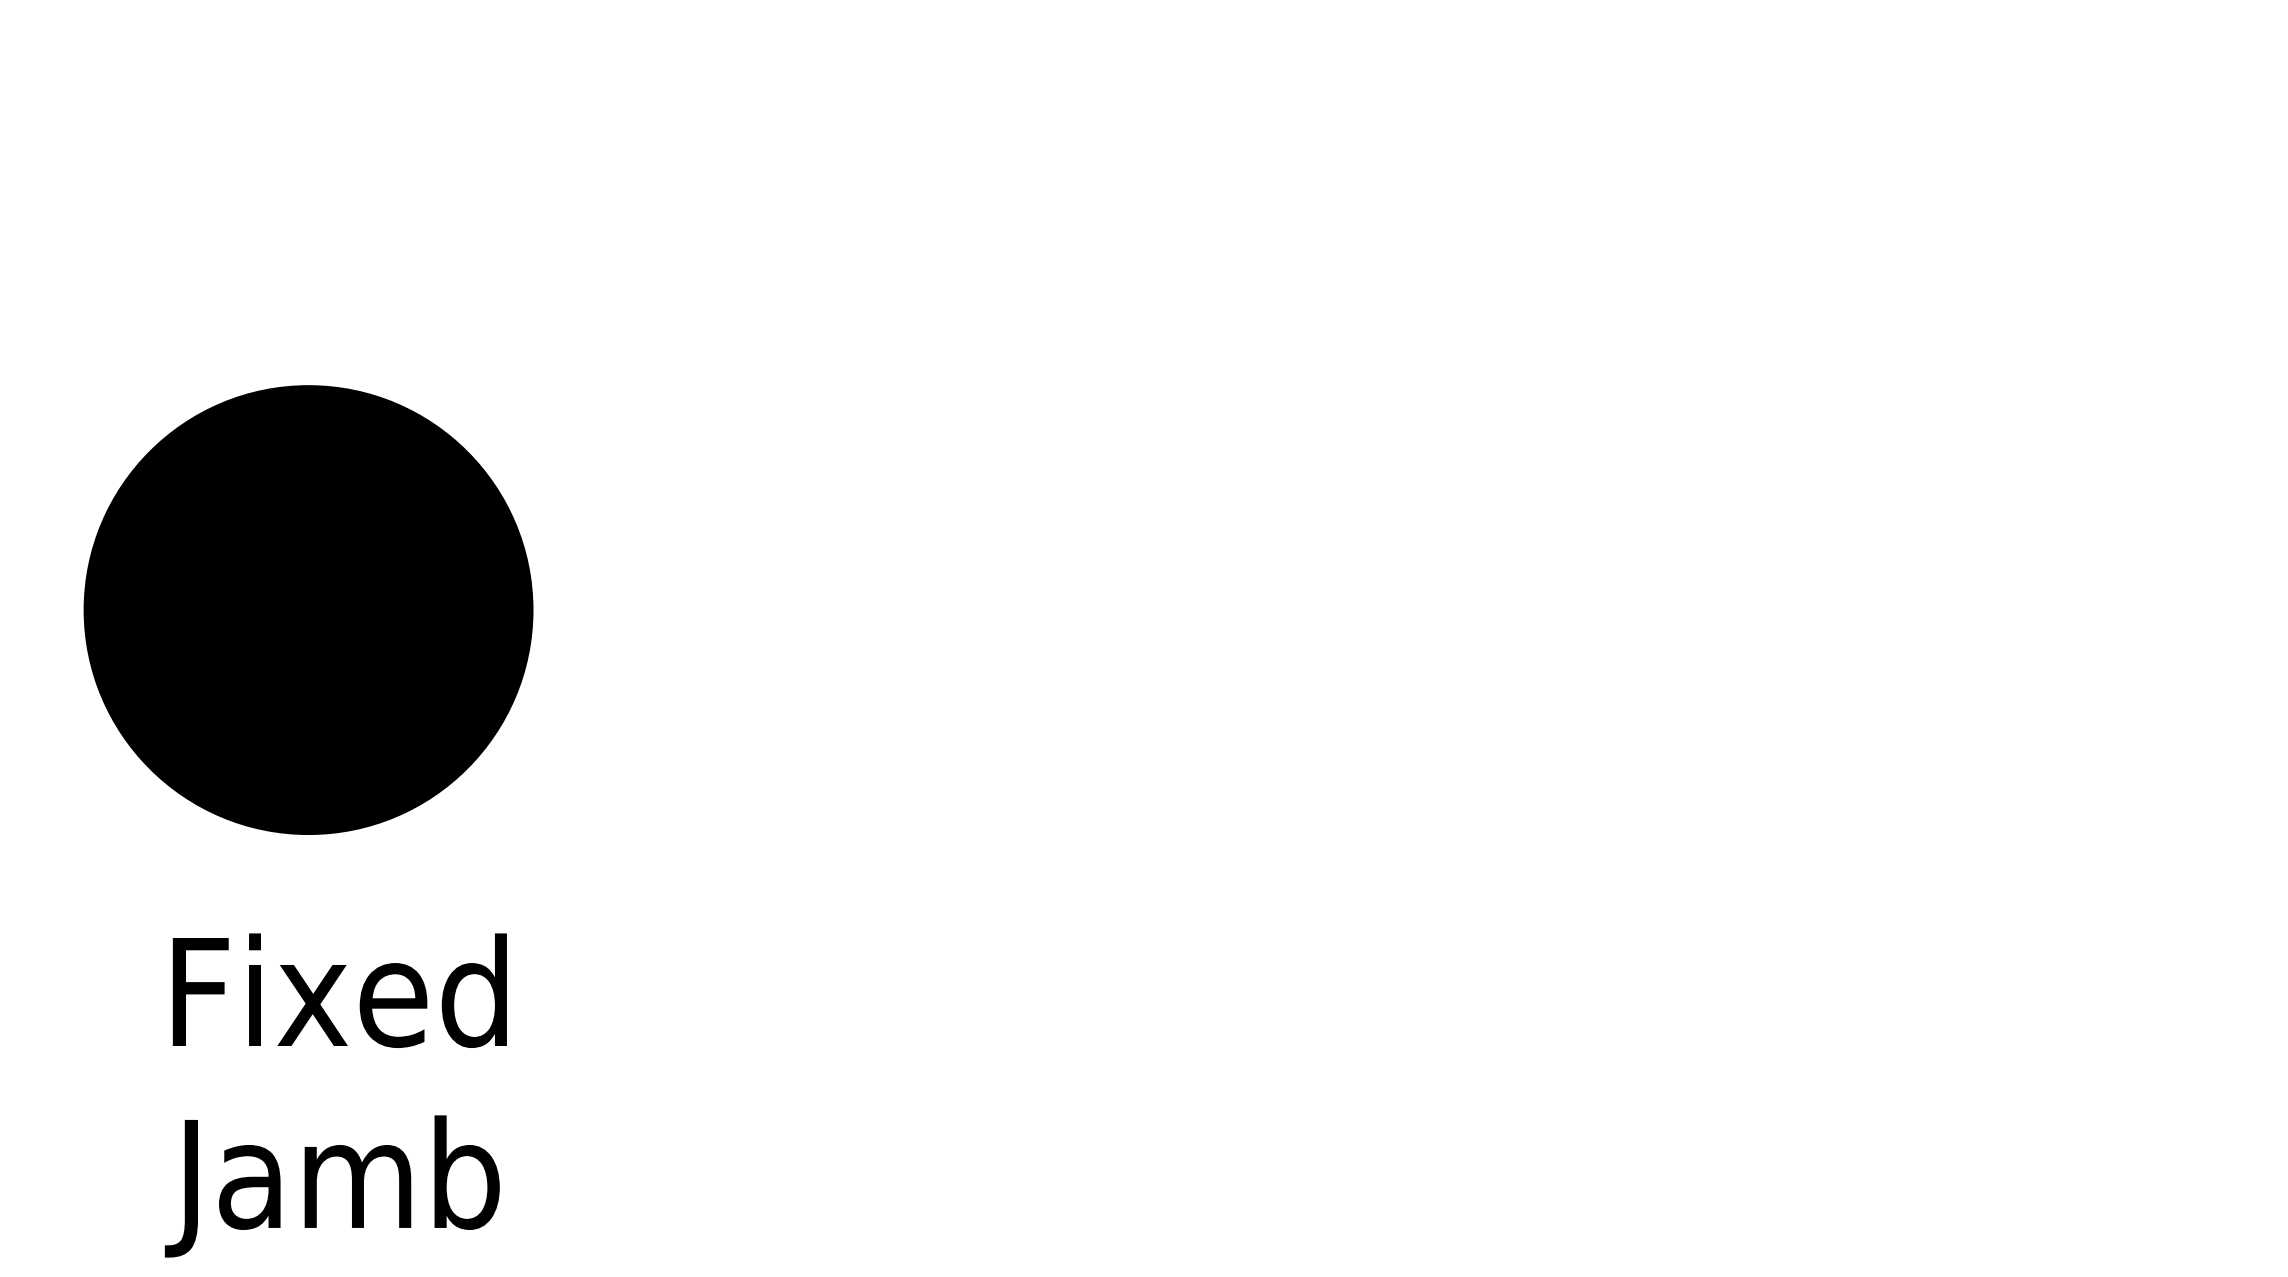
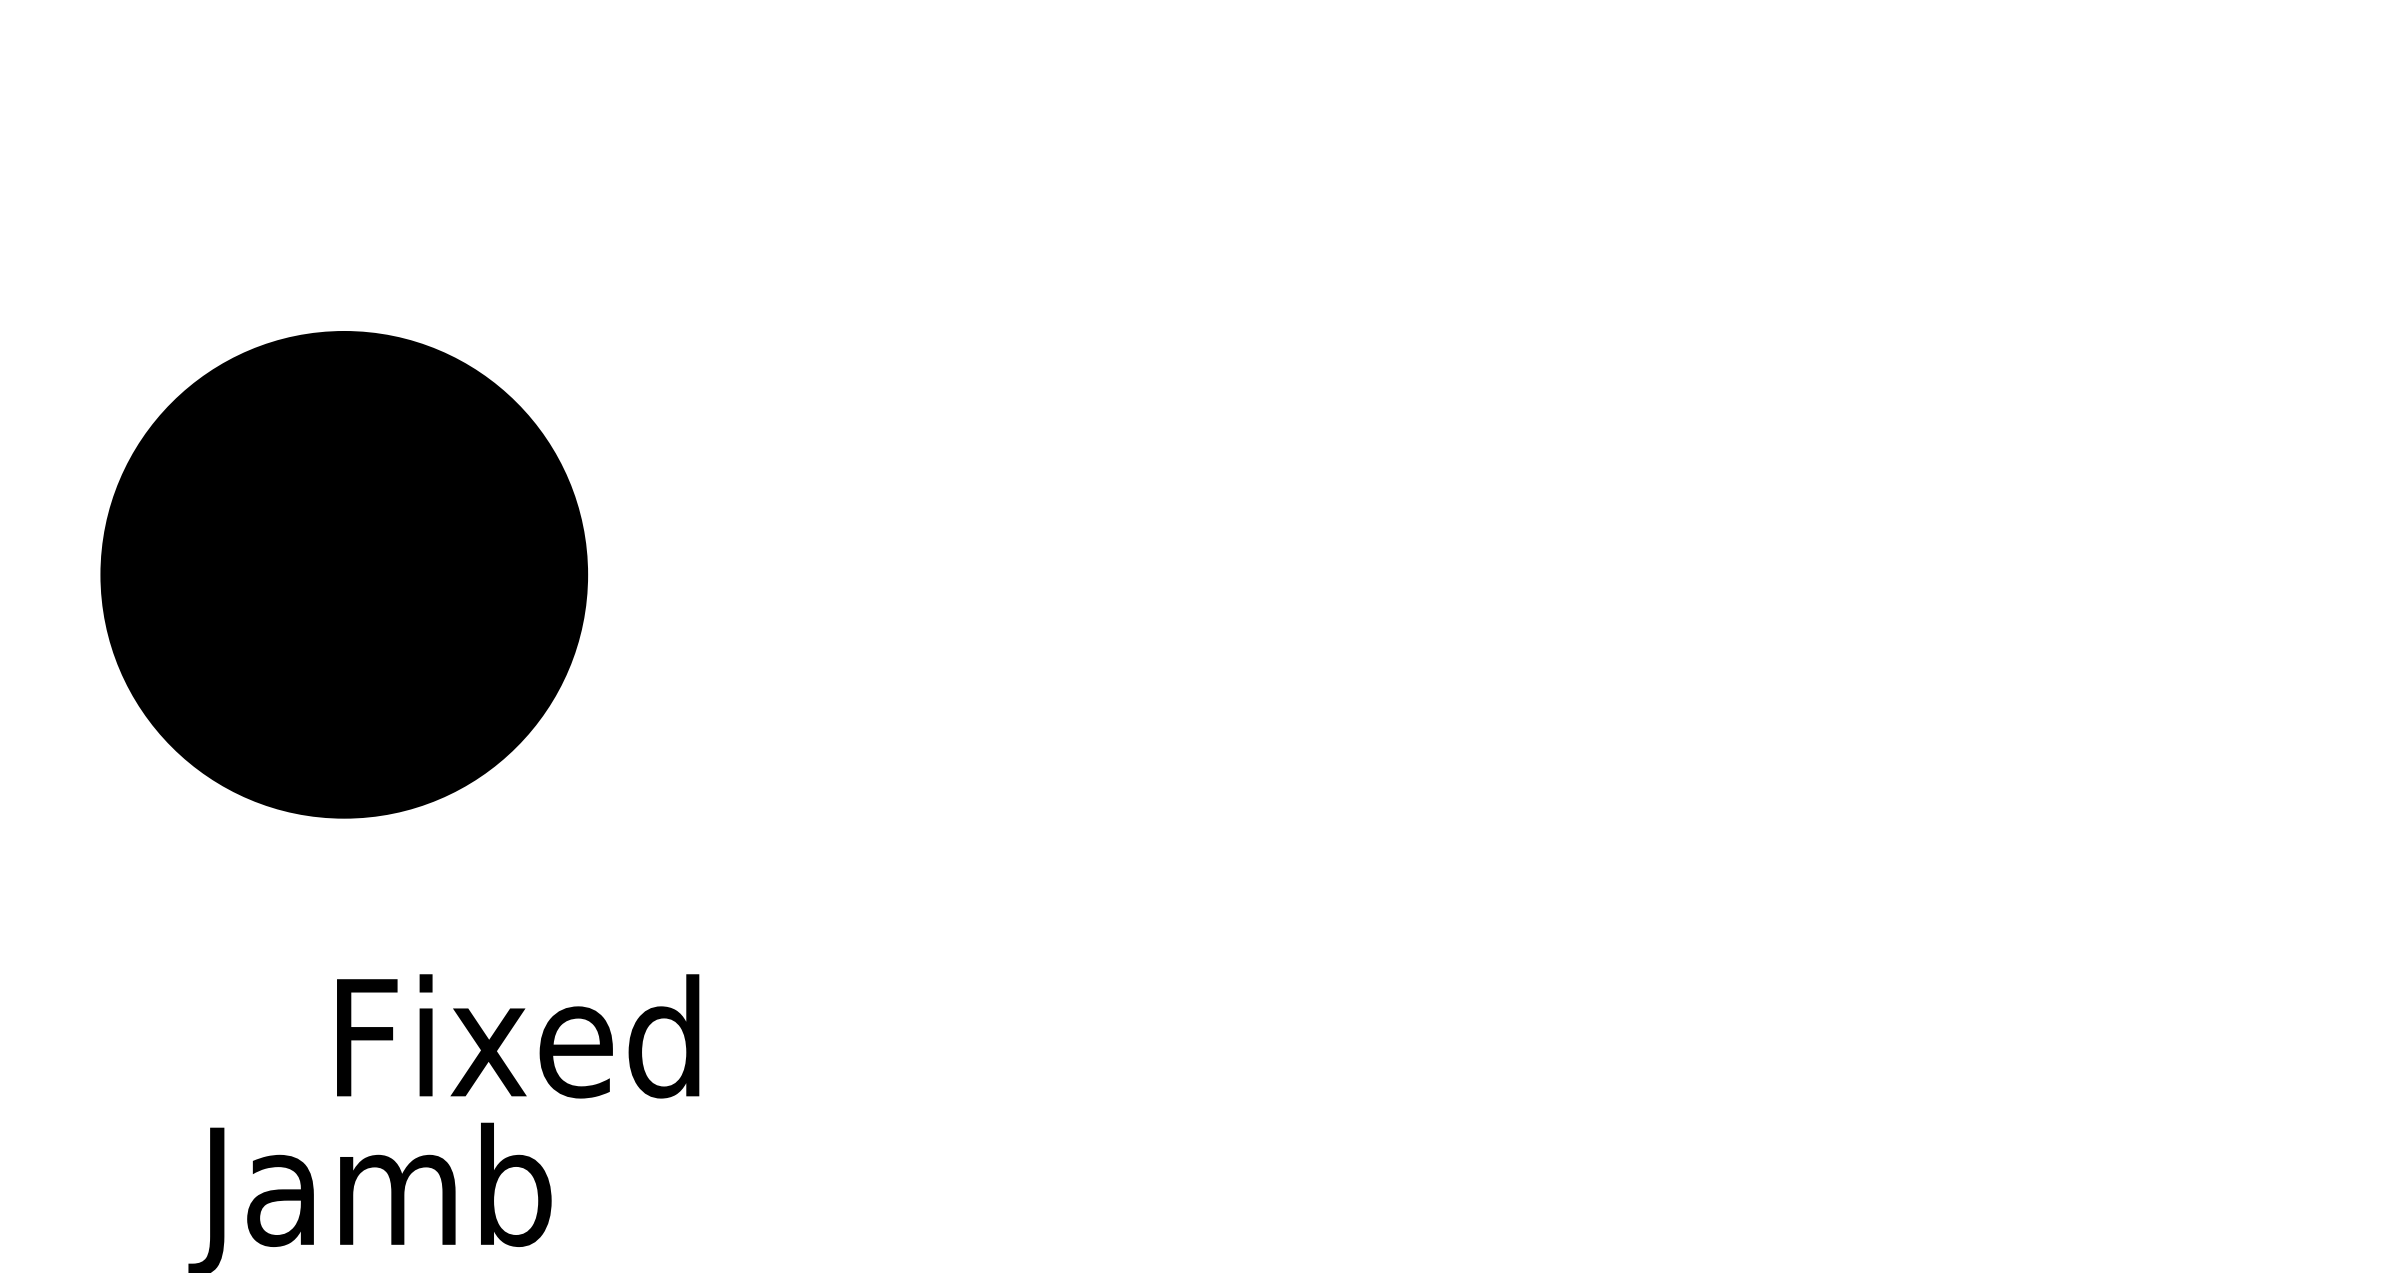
text: (339, 990) -> (517, 1036), moved

